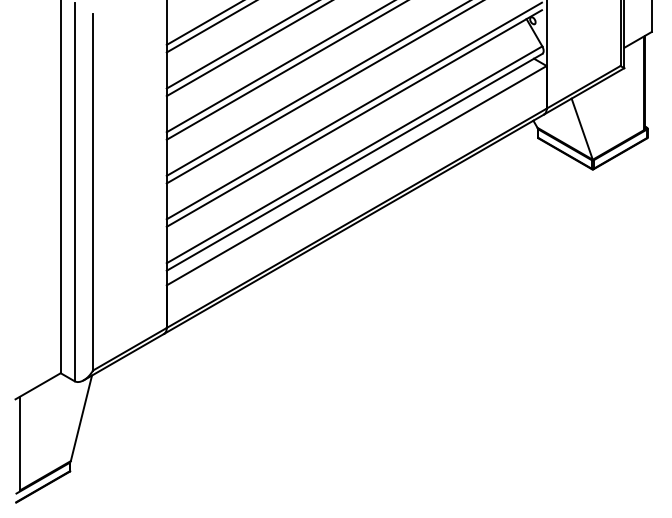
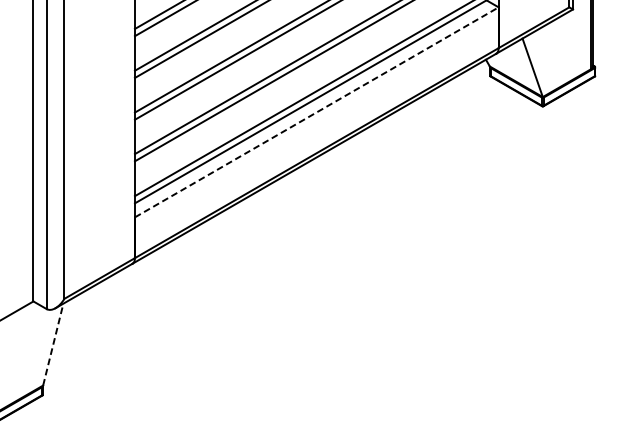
line: (357, 175) -> (317, 112), solid -> dashed
line: (81, 417) -> (53, 343), solid -> dashed

